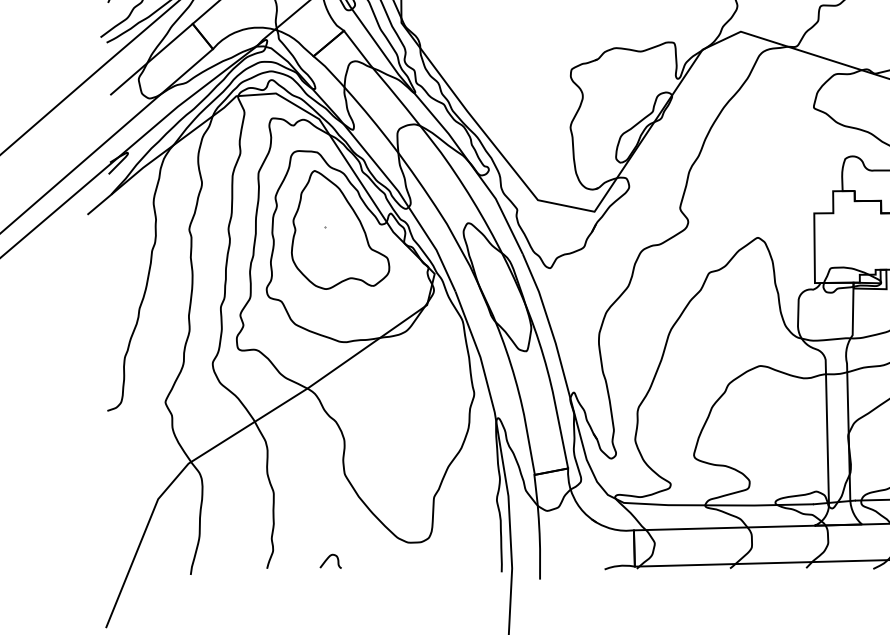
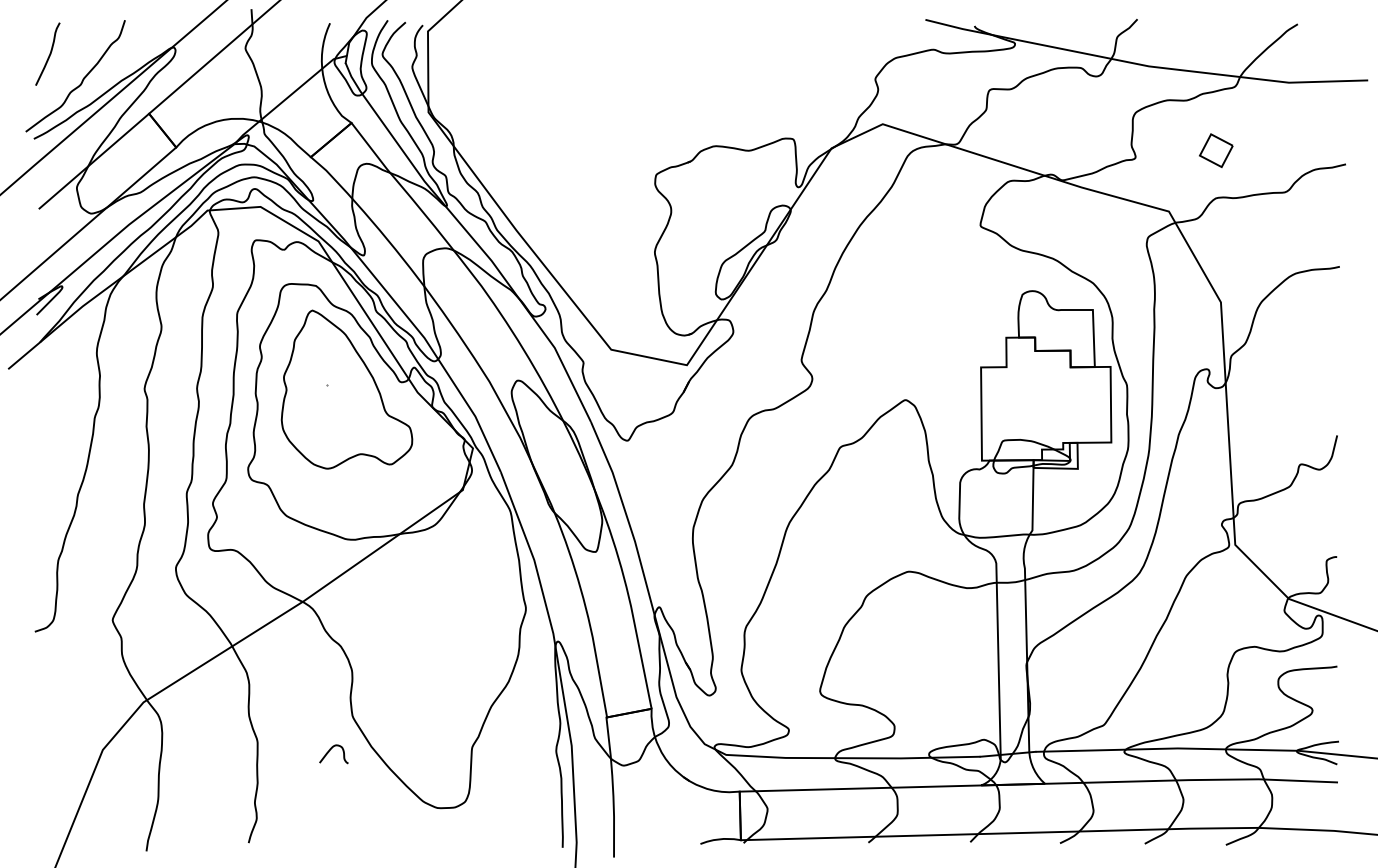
curve: (327, 560) -> (329, 752), moved

